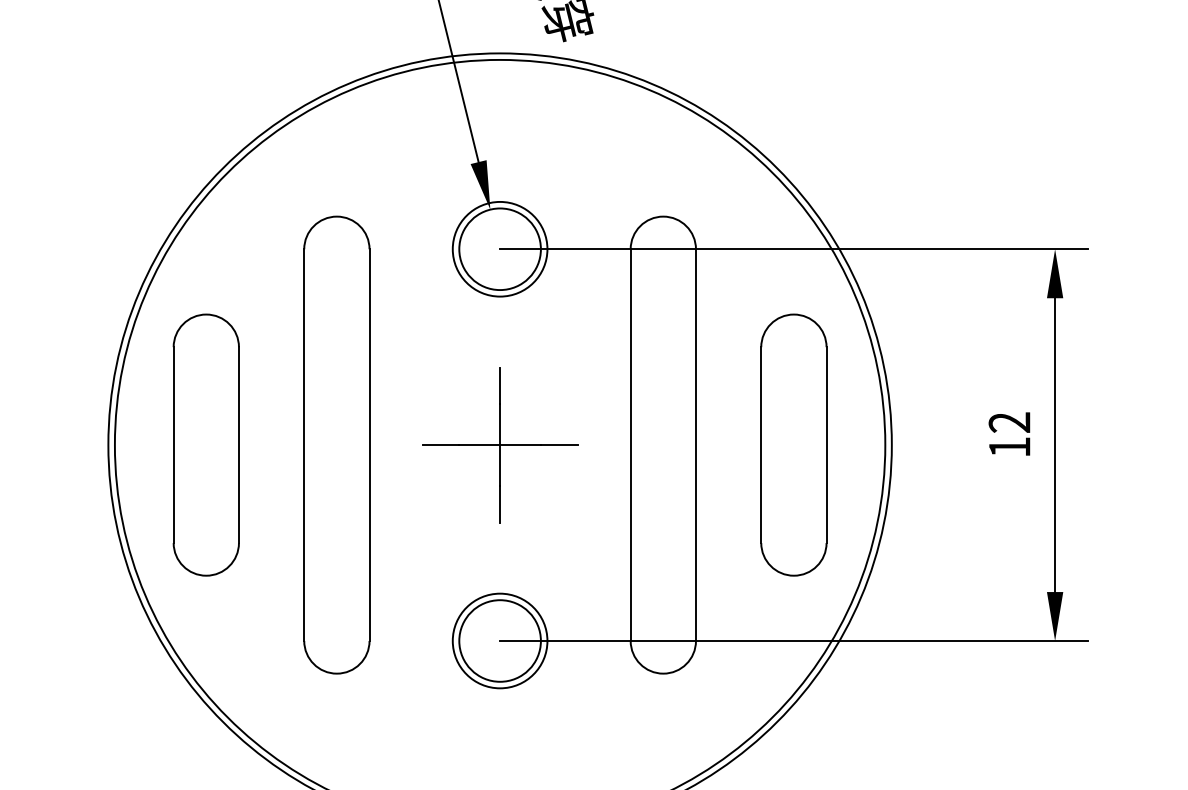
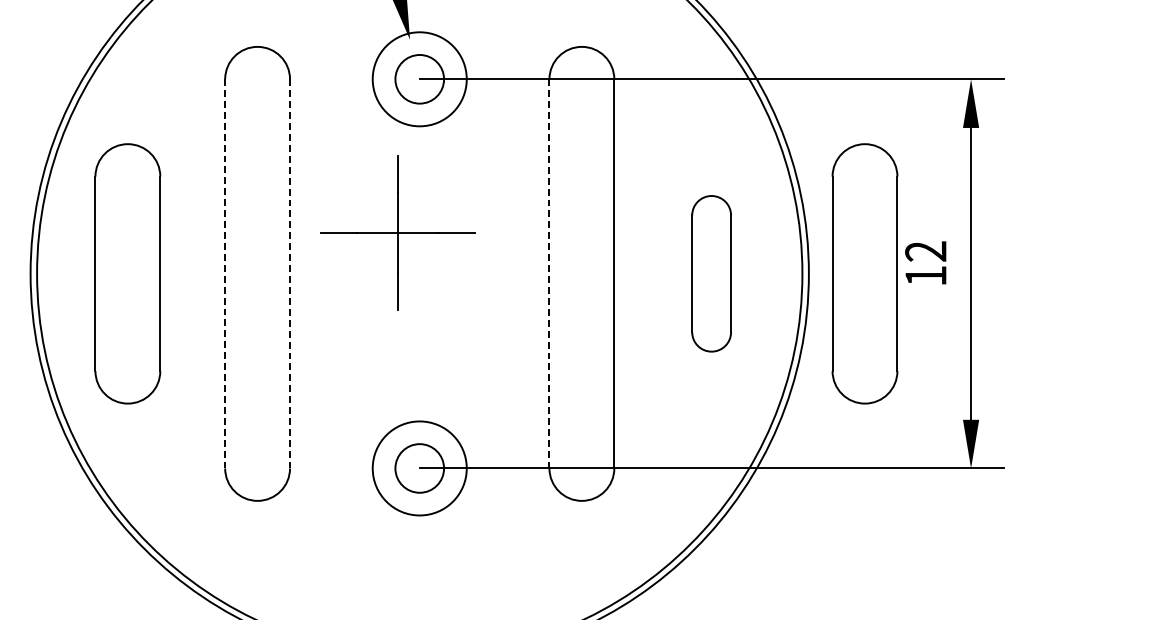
circle: (499, 249) -> (419, 79), size x0.6
part: (793, 444) -> (711, 273), size x0.6
part: (947, 444) -> (864, 273), added
line: (304, 445) -> (225, 274), solid -> dashed
line: (369, 445) -> (289, 274), solid -> dashed
part: (500, 445) -> (398, 233), moved
line: (630, 445) -> (549, 274), solid -> dashed
circle: (499, 640) -> (419, 467), size x0.6

